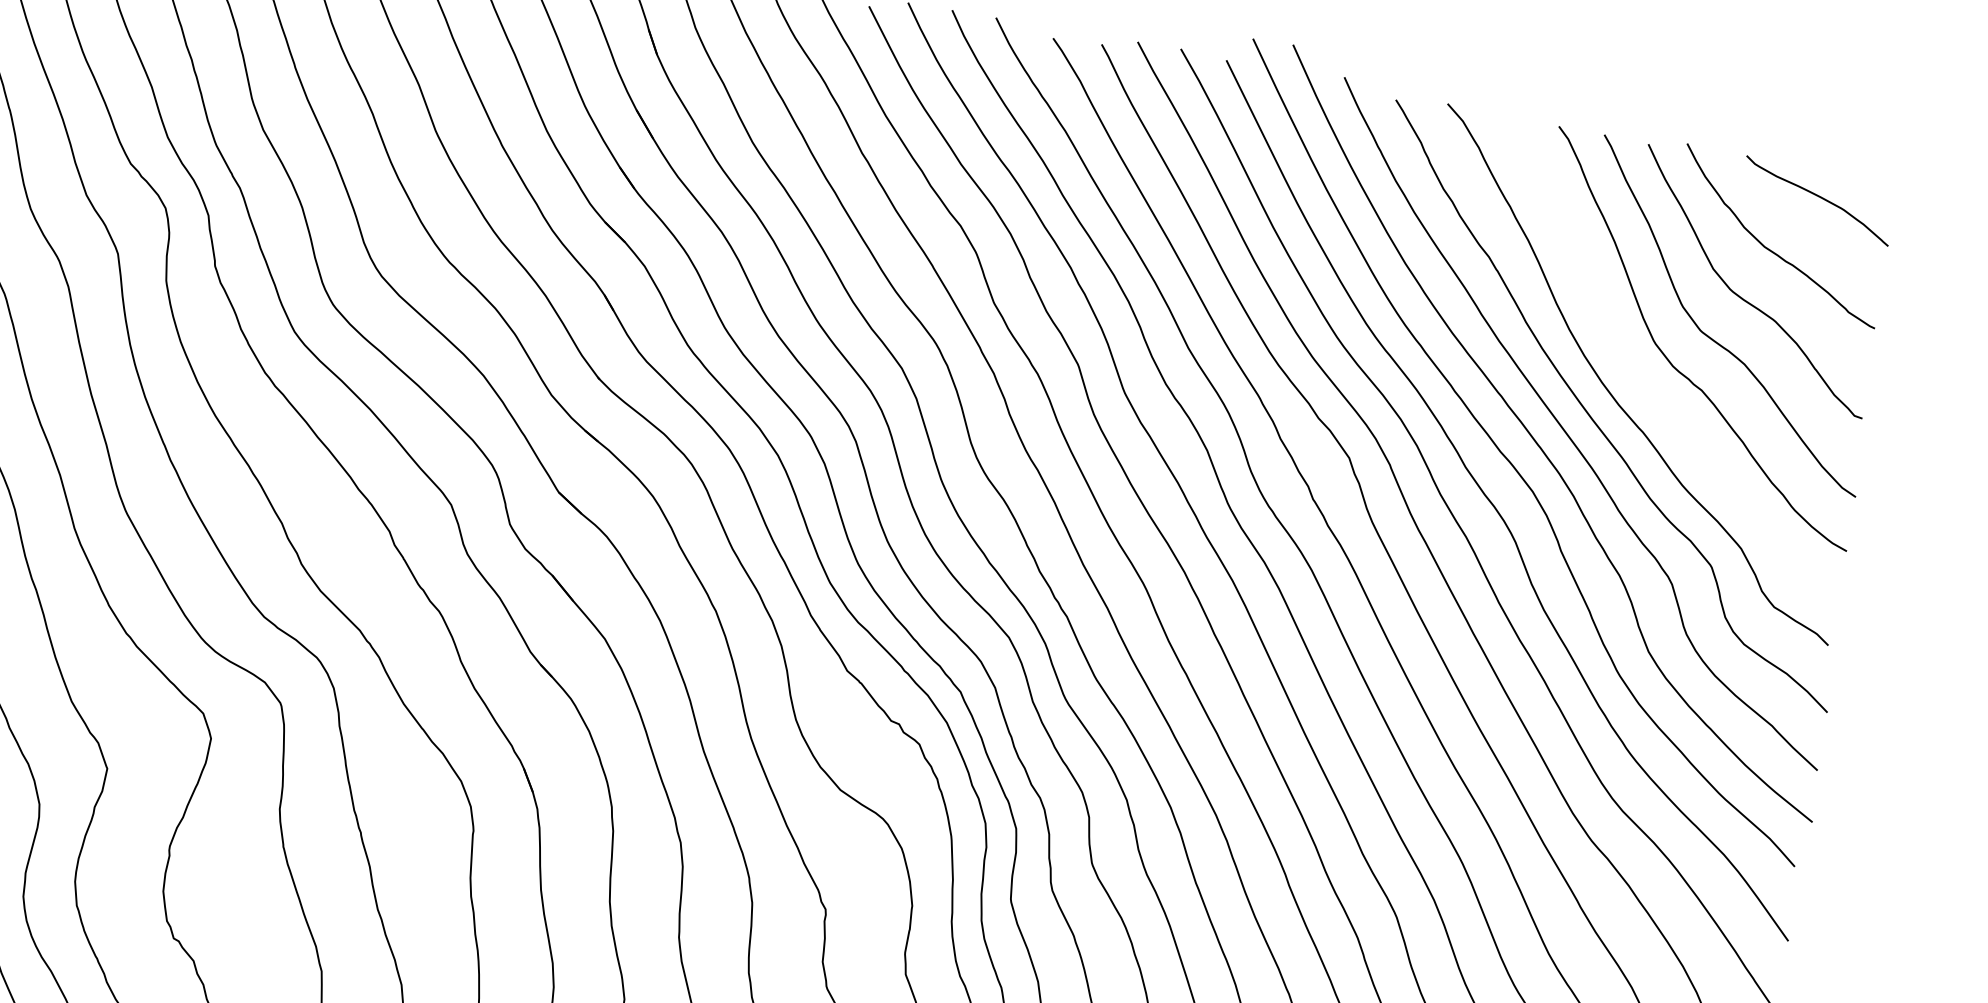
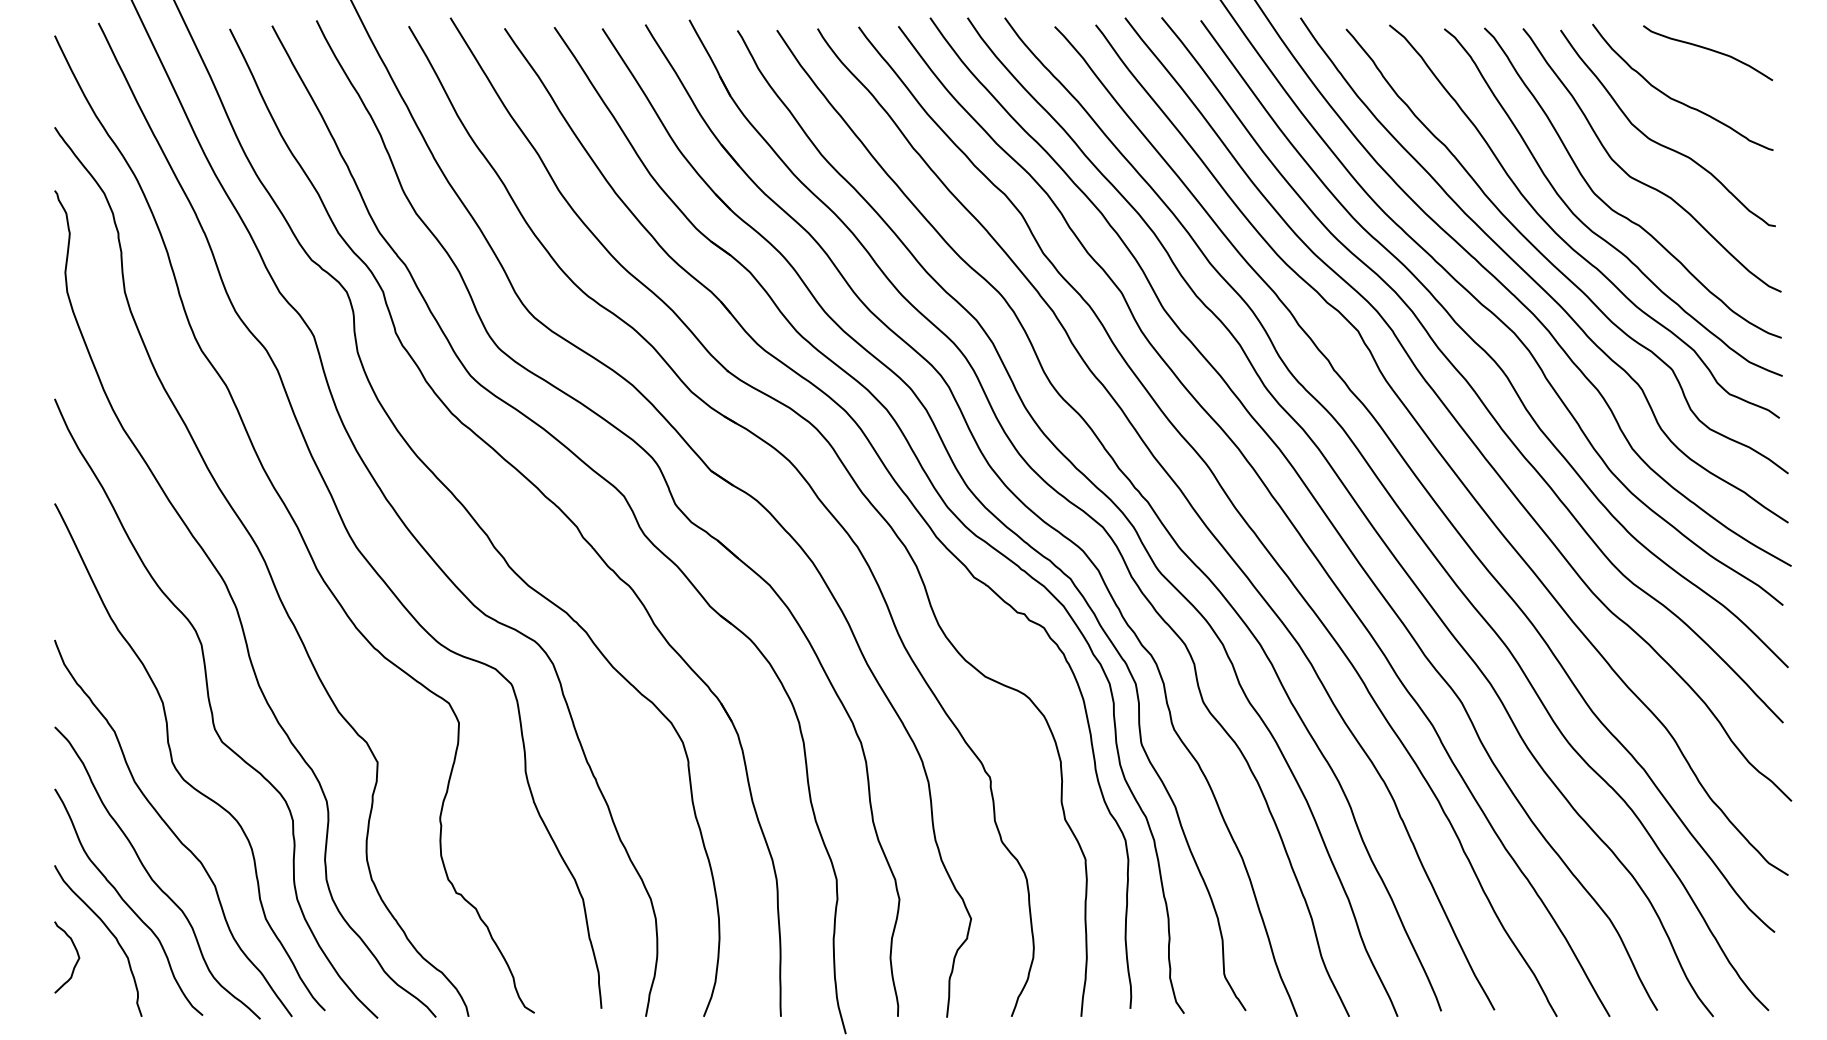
curve: (1641, 381) -> (1588, 226), added

